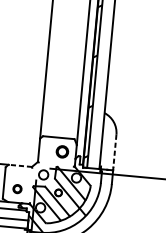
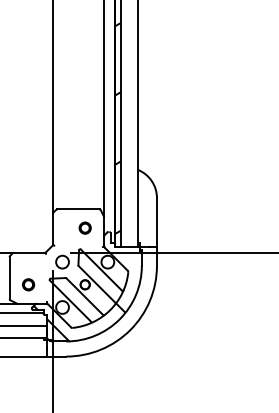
part: (61, 151) -> (84, 227), size x0.71
line: (114, 151) -> (156, 220), dashed -> solid
line: (20, 165) -> (29, 252), dashed -> solid

